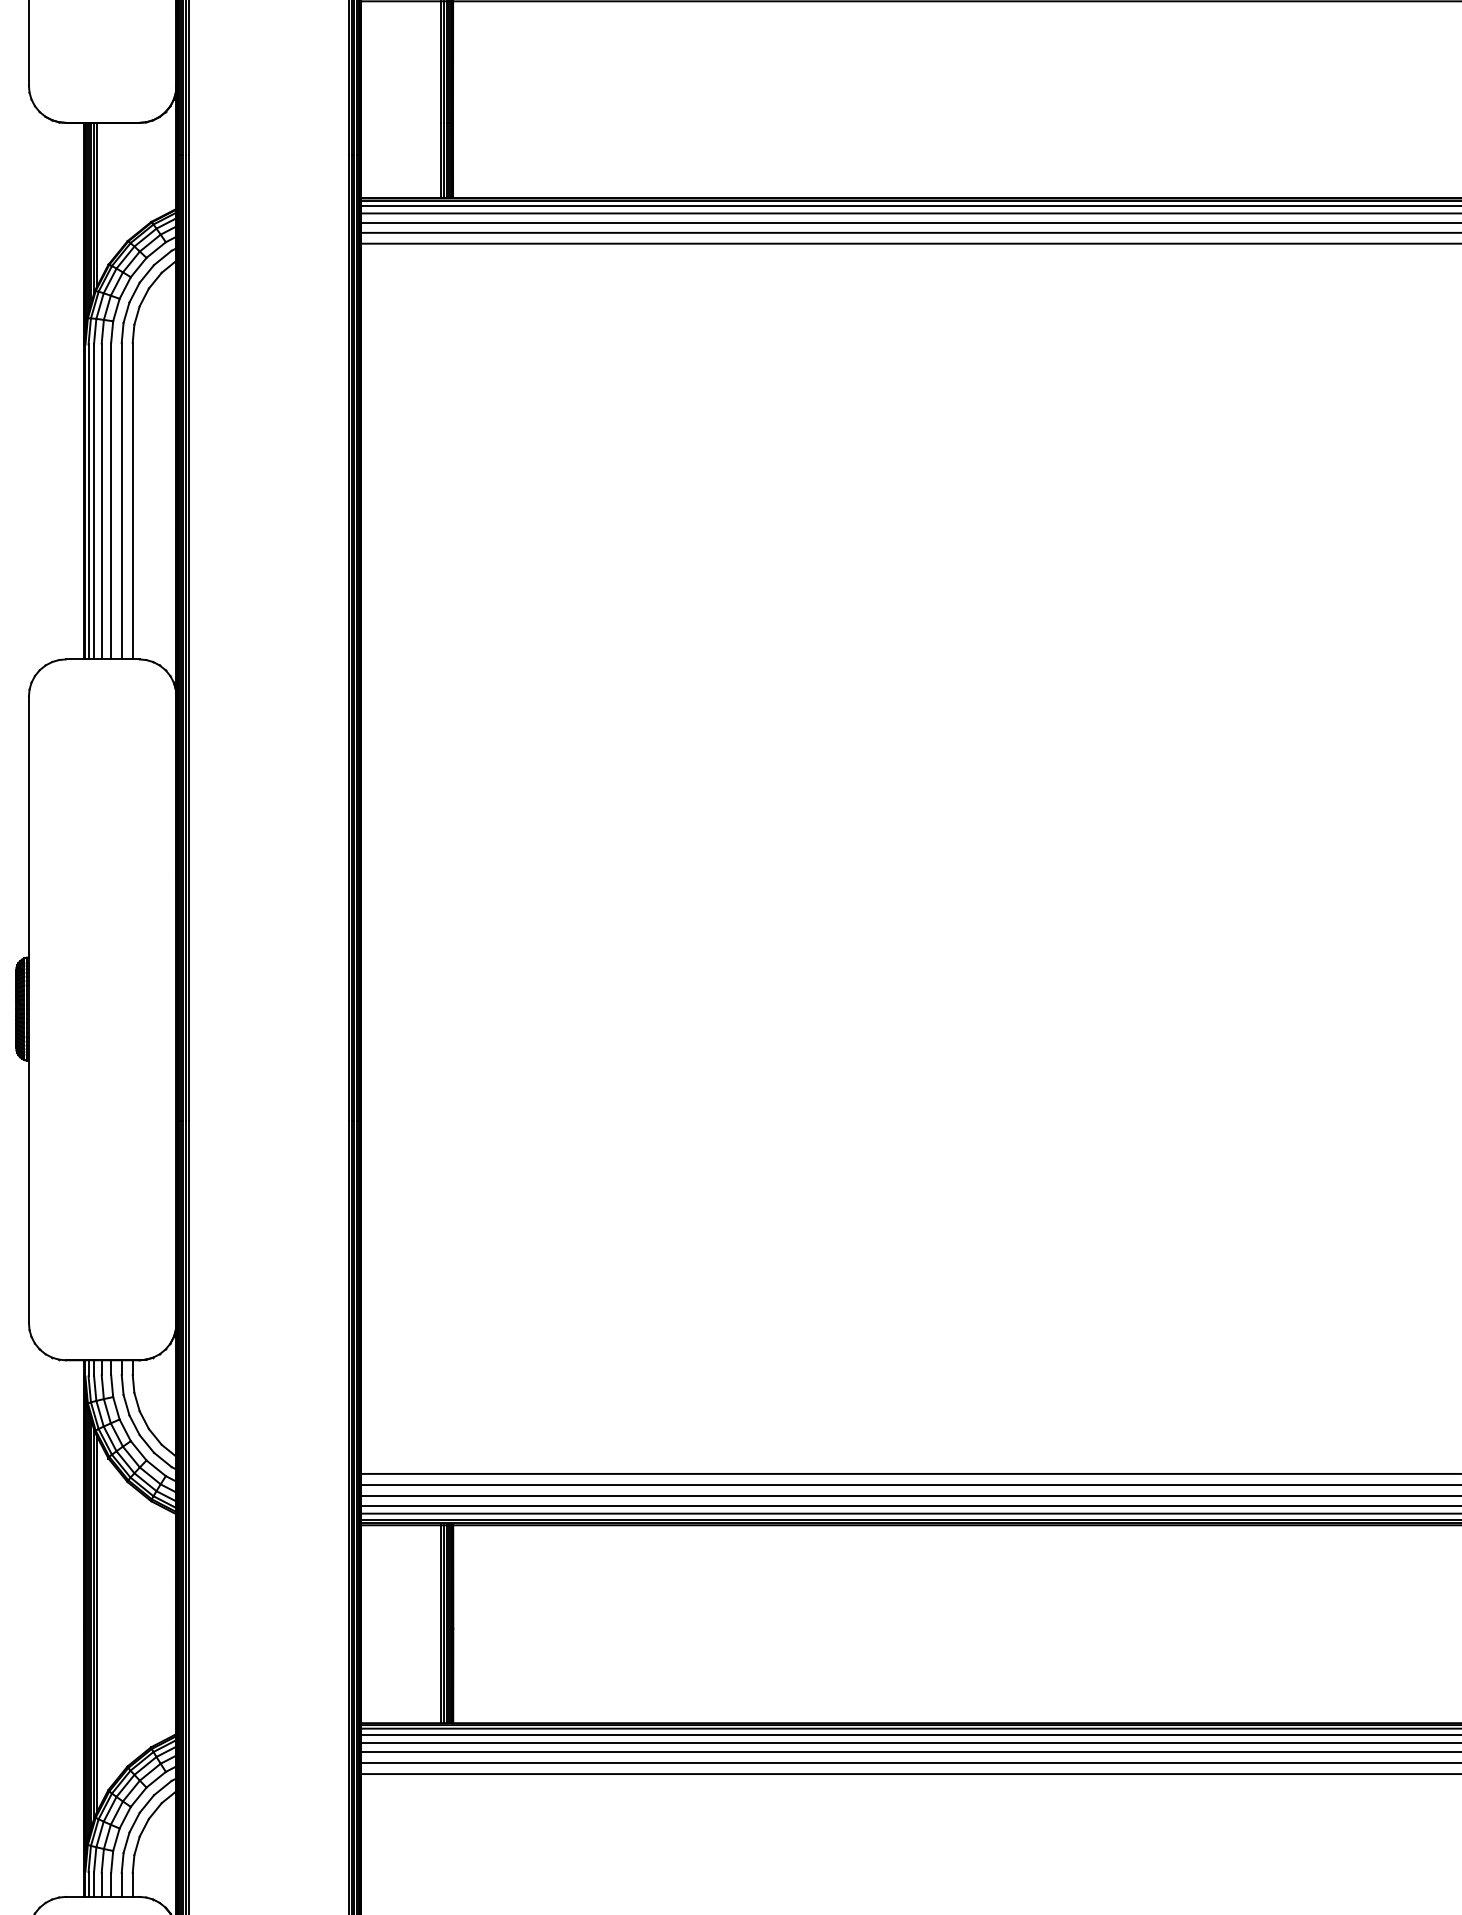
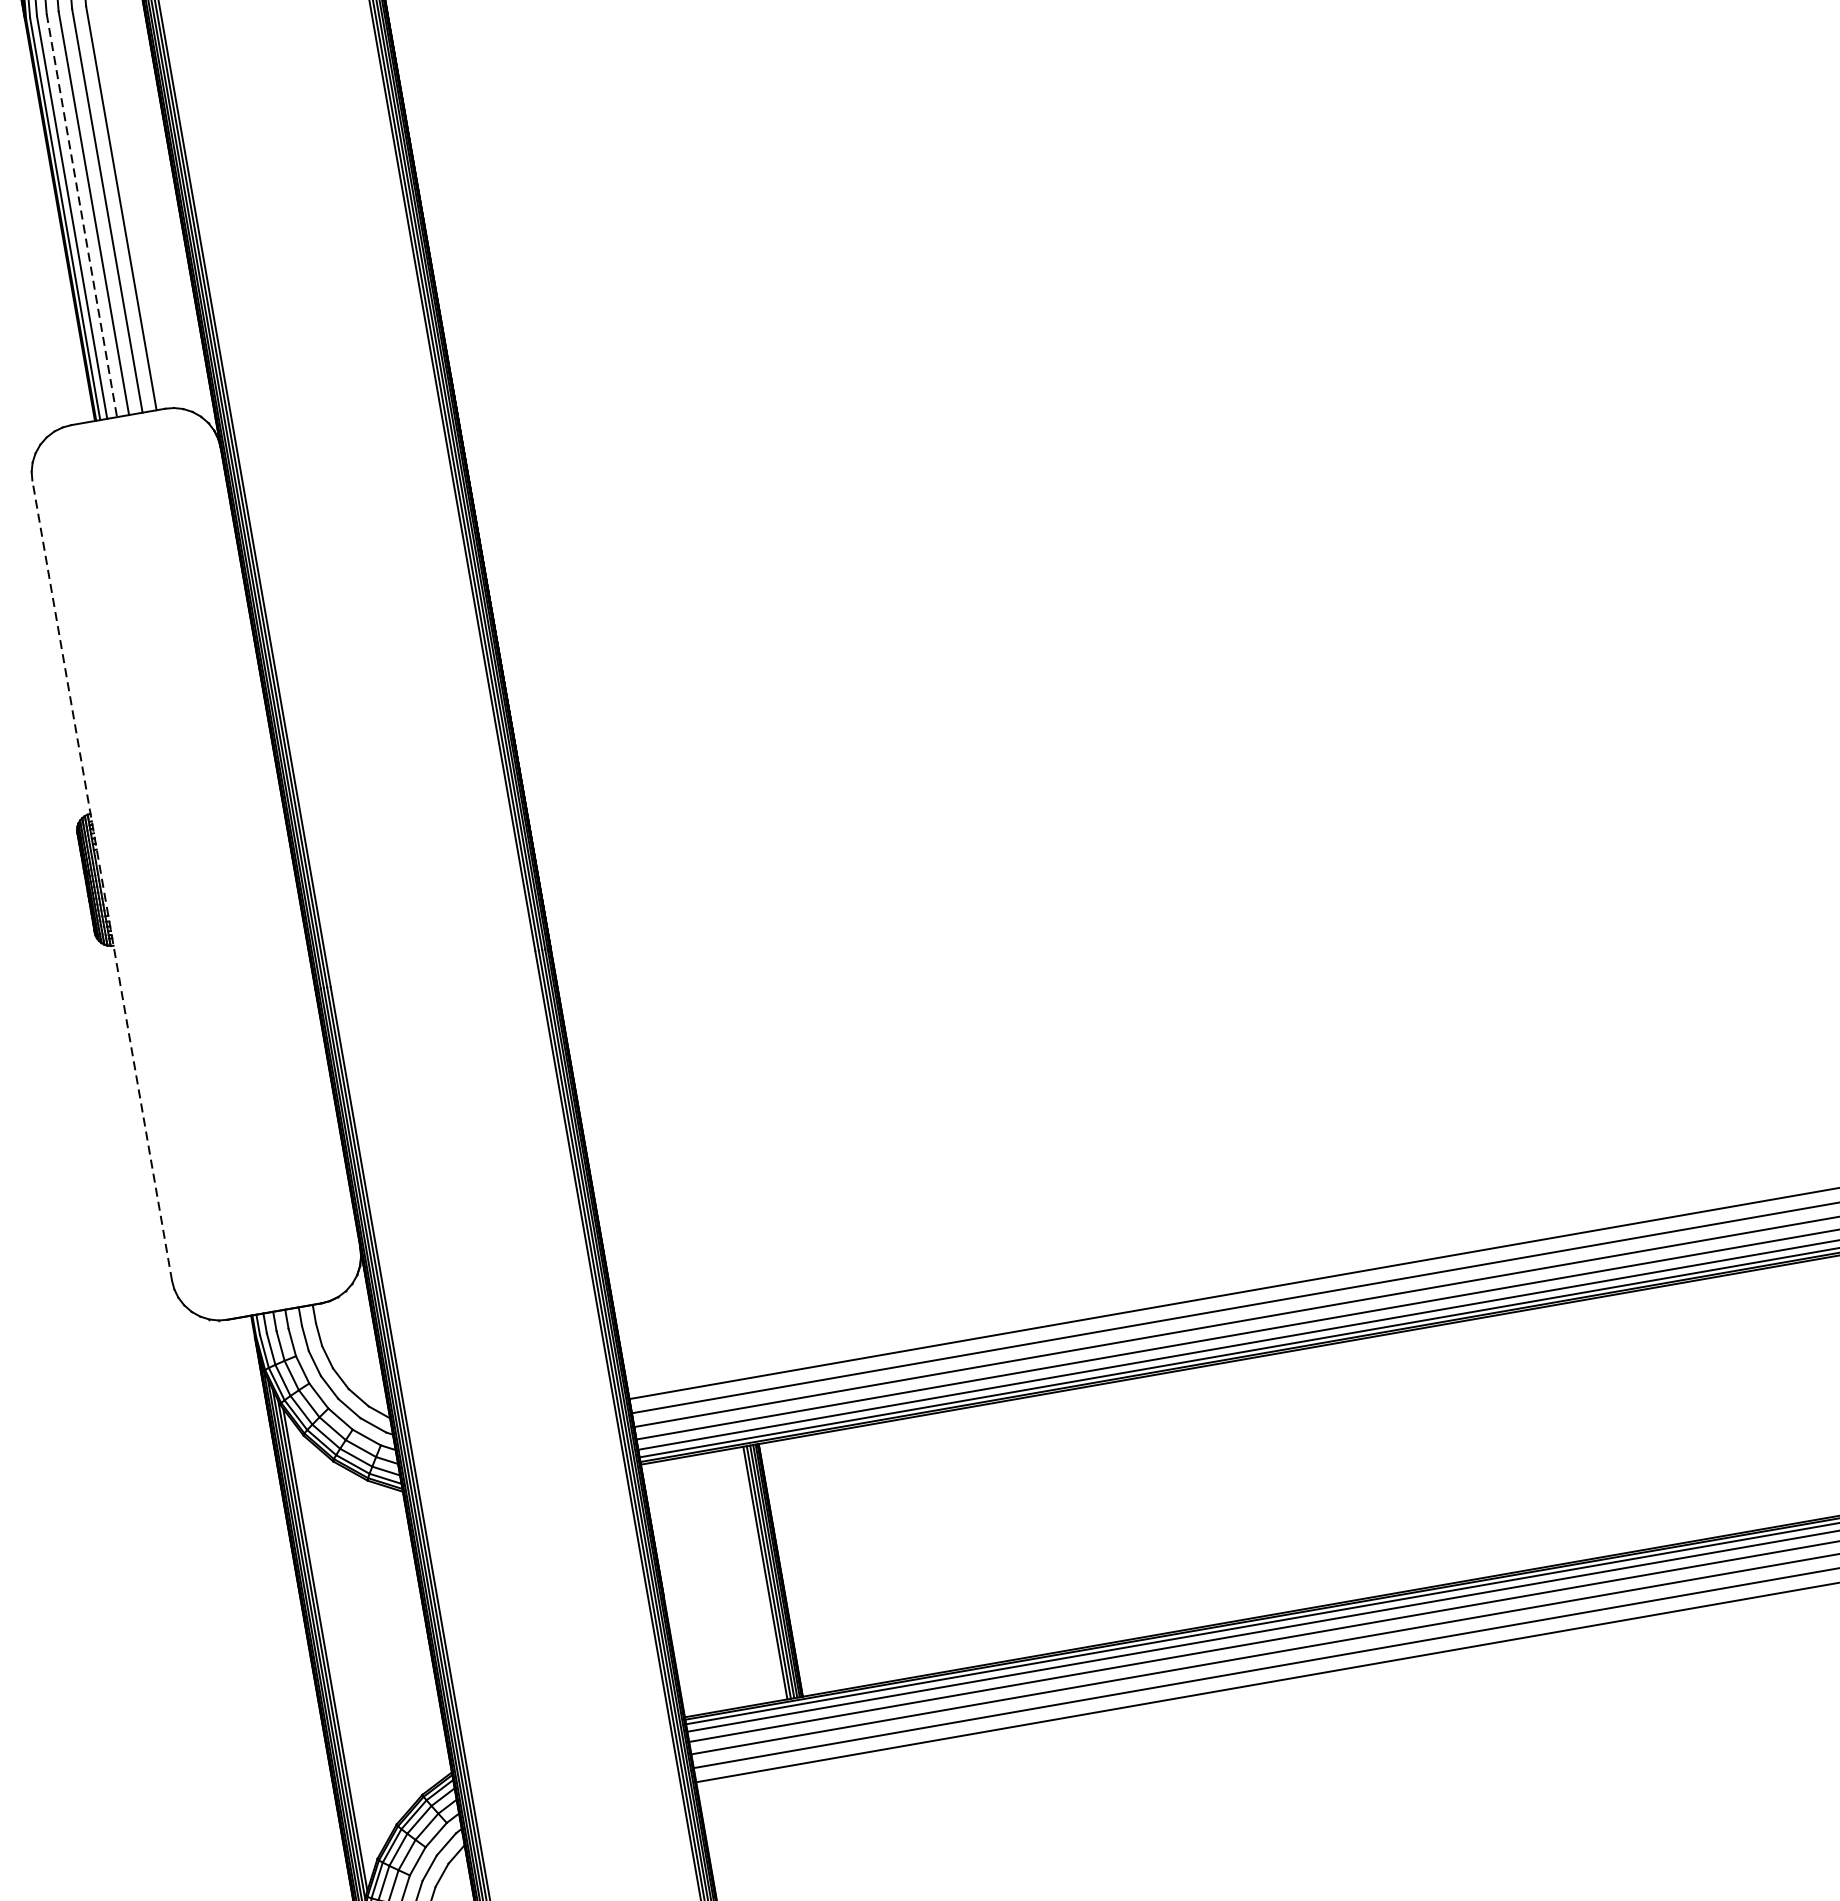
line: (101, 501) -> (81, 215), solid -> dashed
line: (28, 1009) -> (101, 880), solid -> dashed

